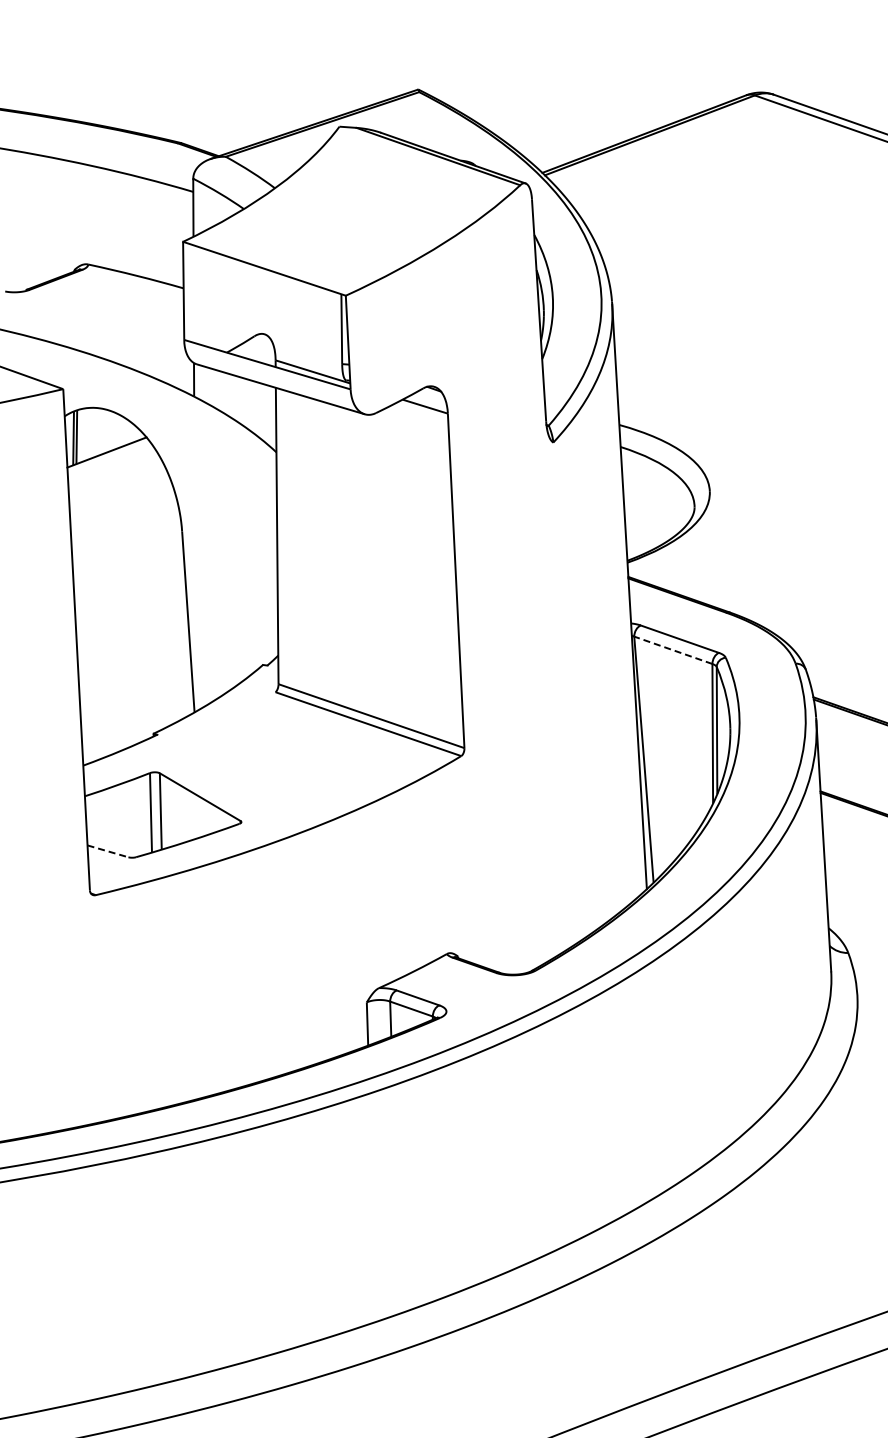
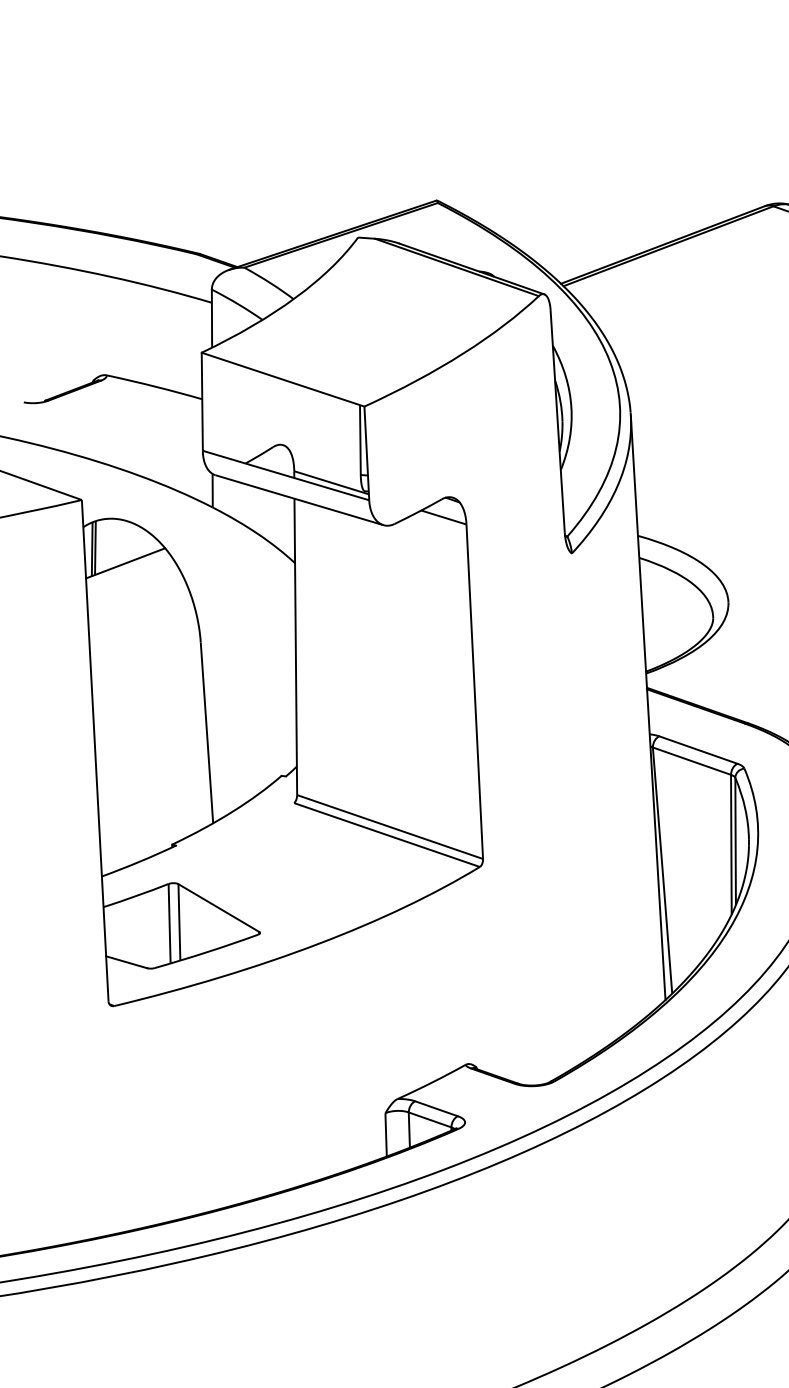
line: (672, 650) -> (691, 761), dashed -> solid
line: (108, 851) -> (127, 962), dashed -> solid

